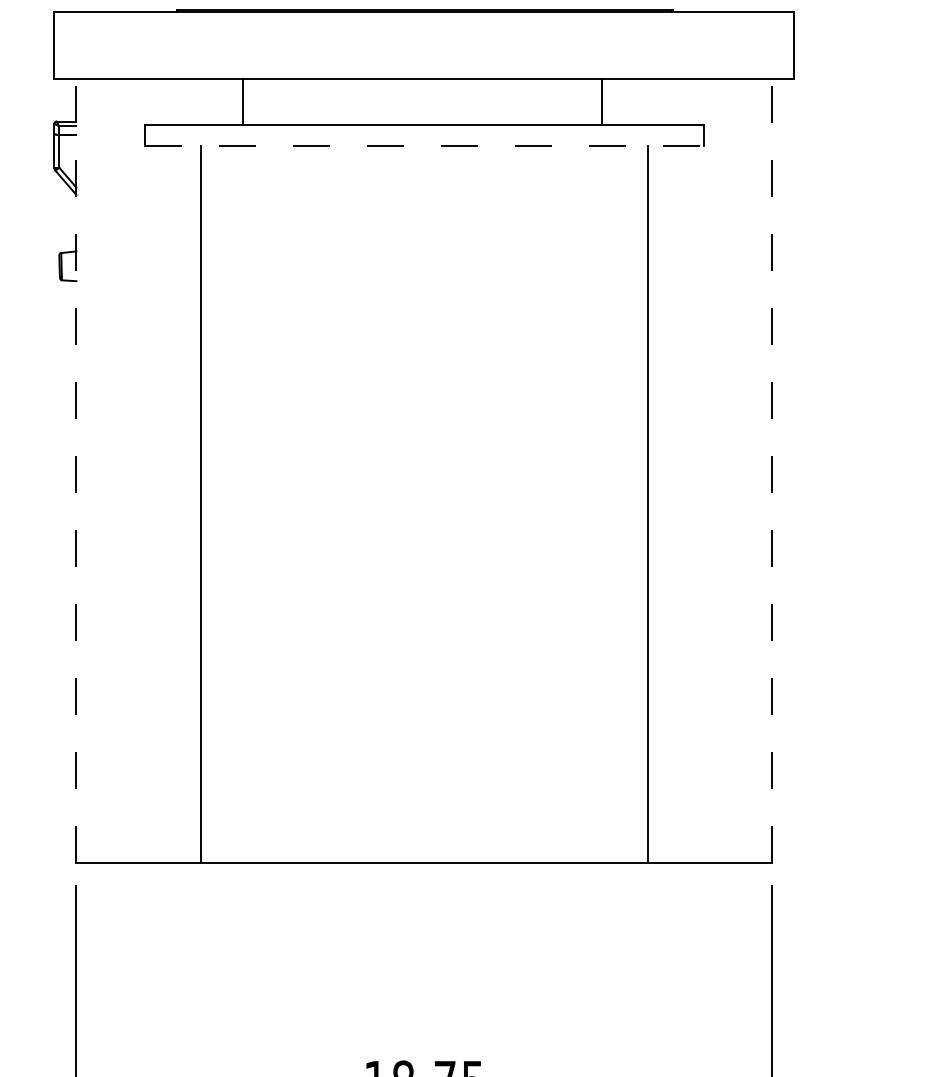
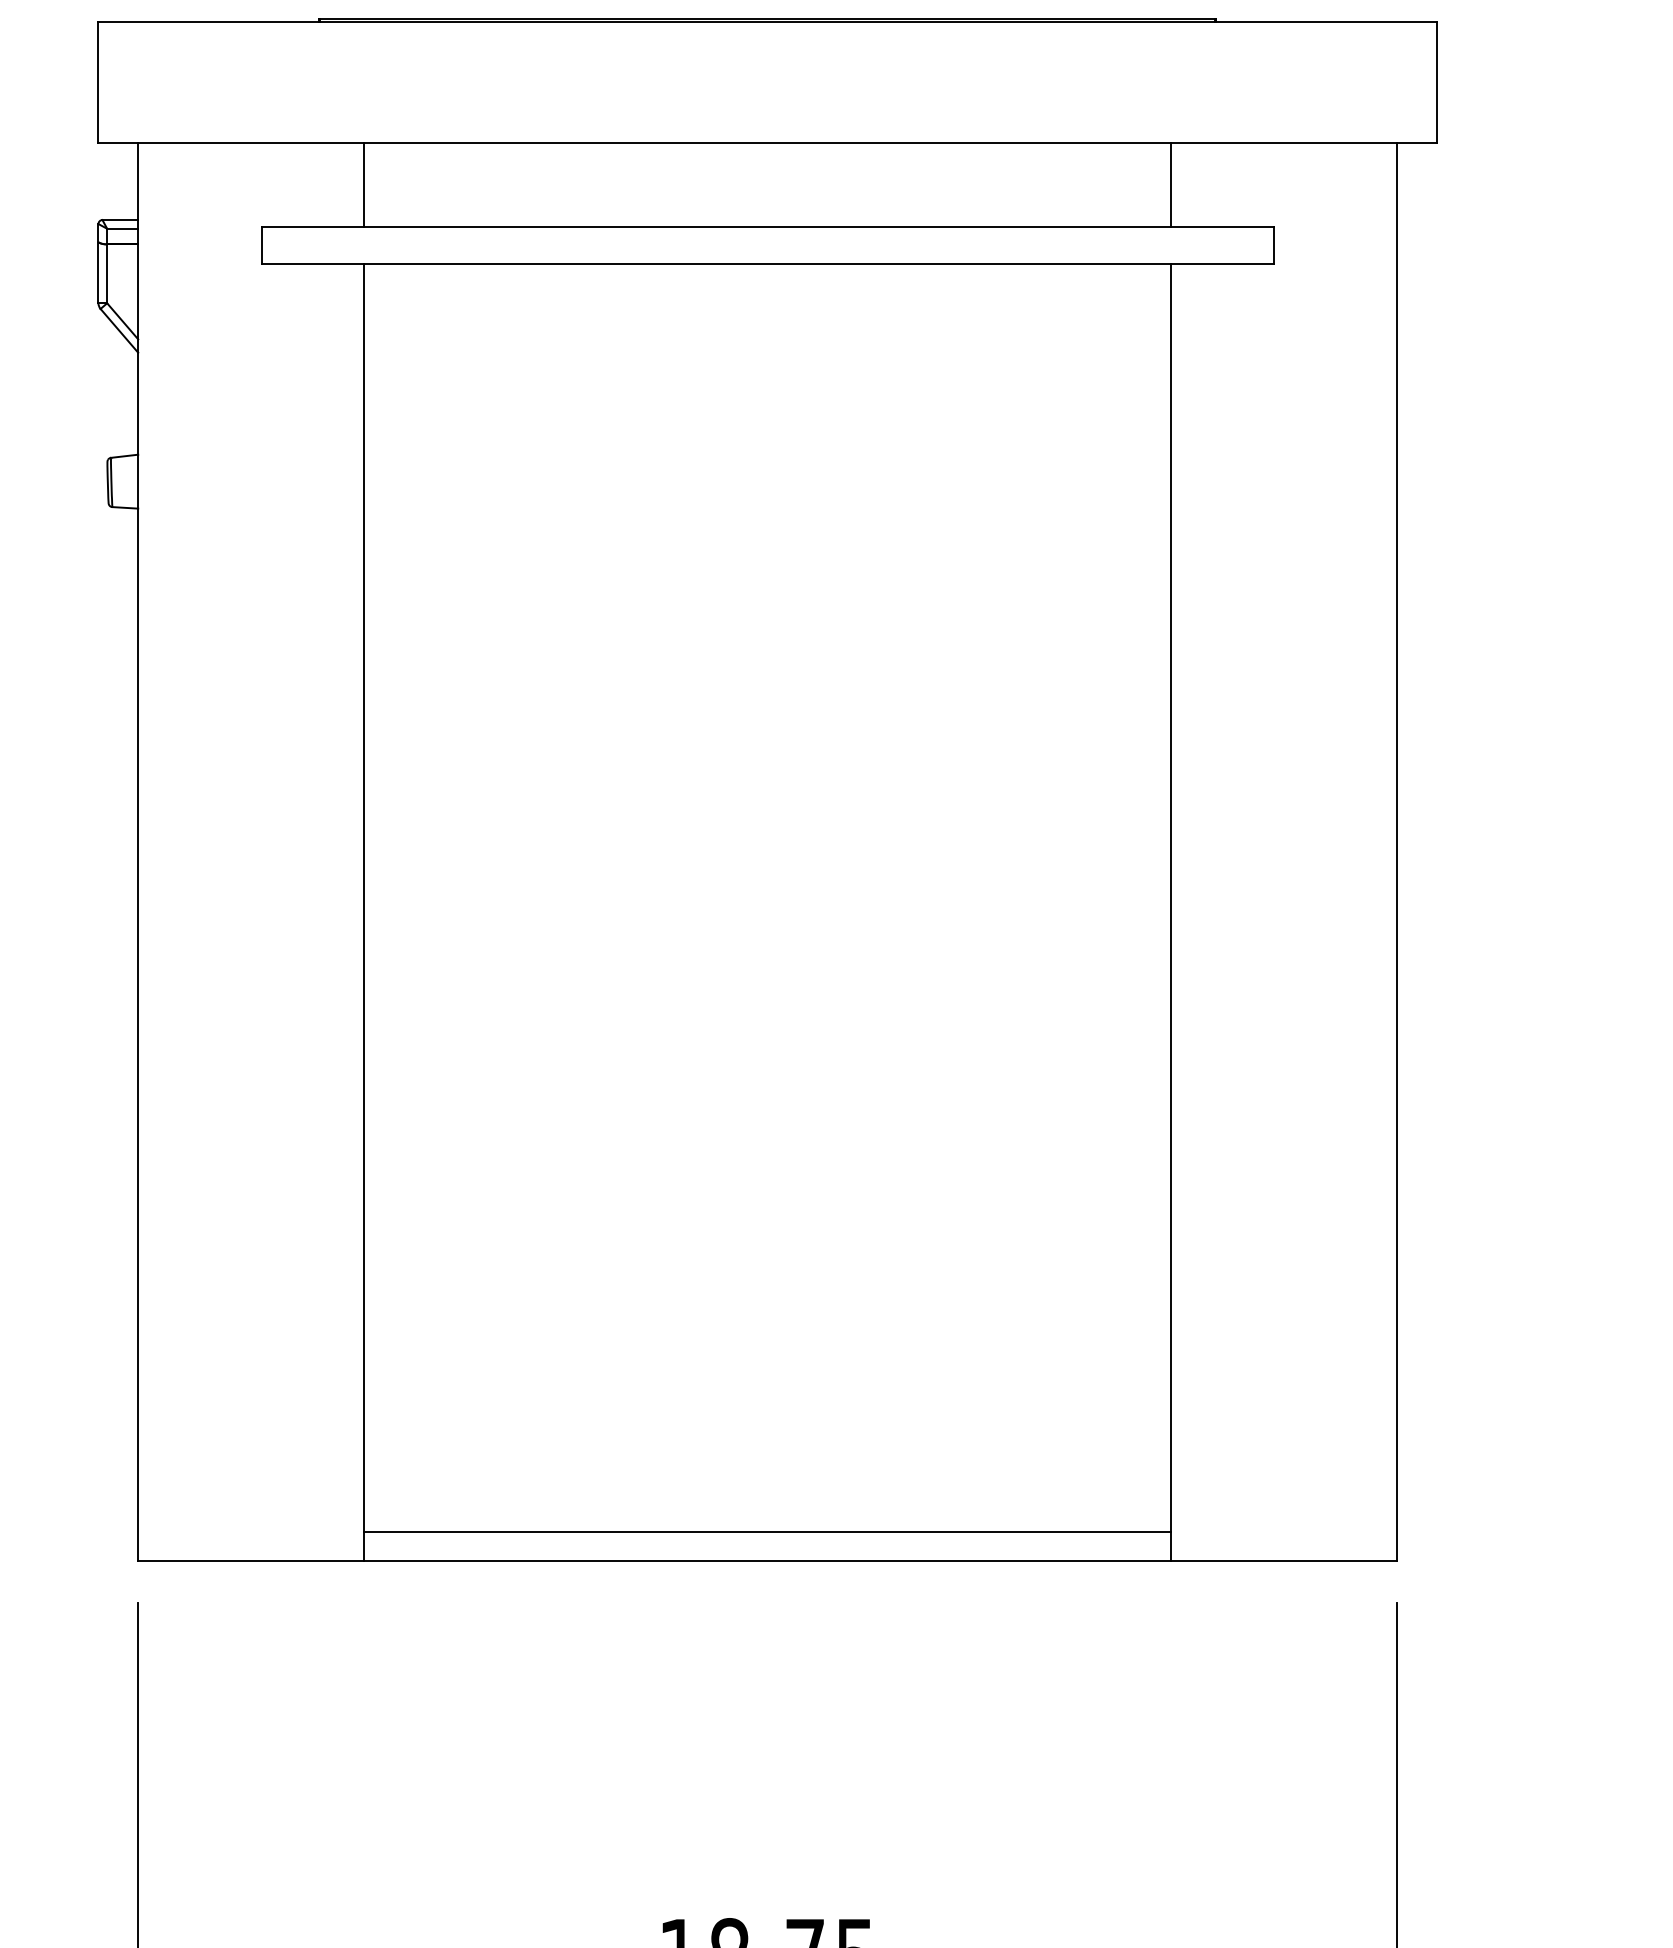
line: (243, 102) -> (364, 185), moved
line: (601, 102) -> (1171, 185), moved
line: (424, 146) -> (767, 265), dashed -> solid
line: (76, 471) -> (138, 852), dashed -> solid
line: (772, 471) -> (1397, 852), dashed -> solid
line: (424, 846) -> (767, 1531), added

